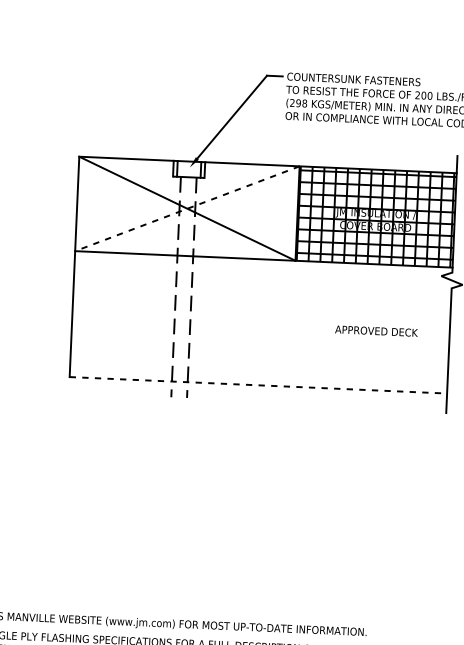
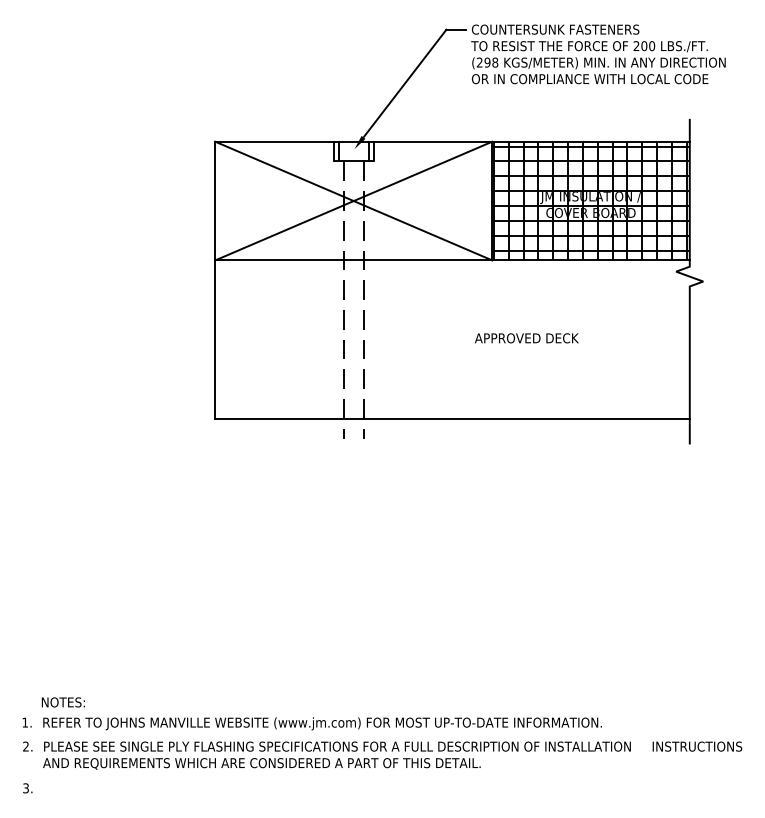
line: (187, 209) -> (353, 201), dashed -> solid
text: (376, 331) -> (526, 338), moved
line: (259, 385) -> (453, 418), dashed -> solid

